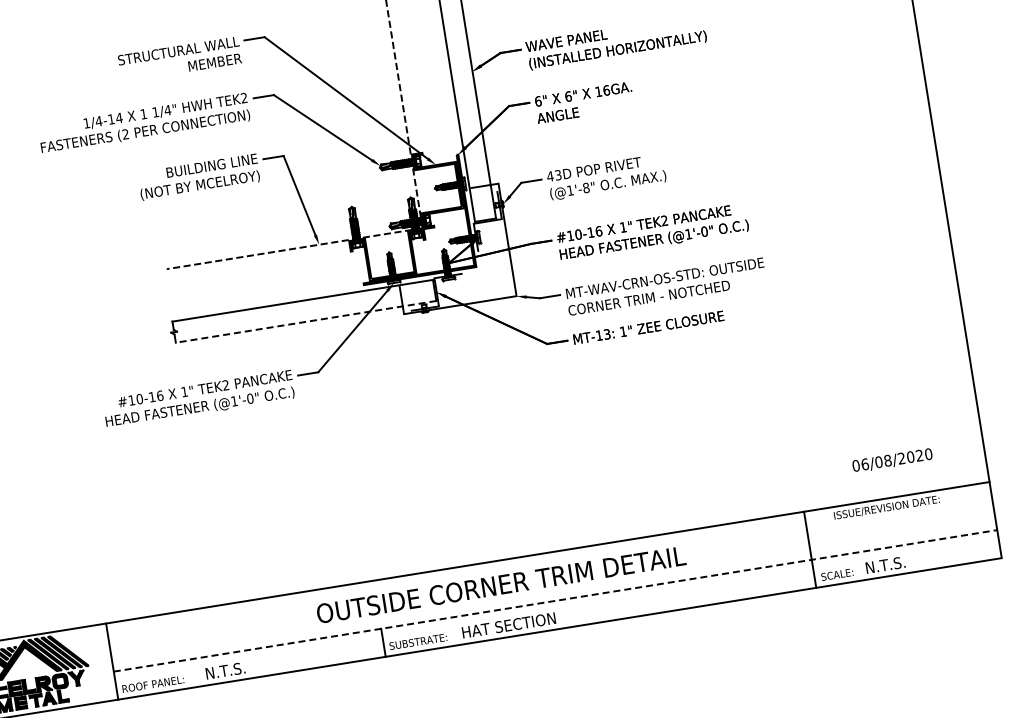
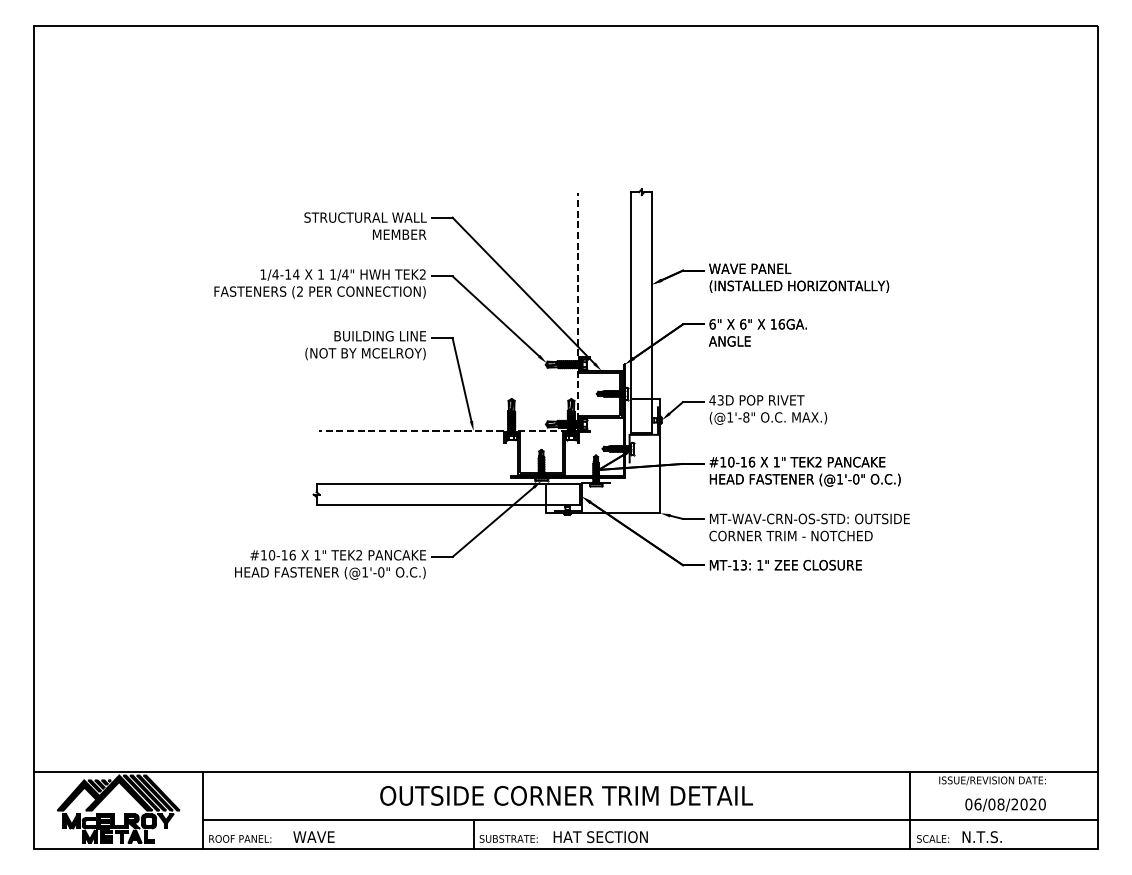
line: (306, 322) -> (448, 505), dashed -> solid
text: (892, 460) -> (1005, 804), moved
text: (501, 584) -> (566, 795), moved
line: (556, 601) -> (651, 820), dashed -> solid
text: (225, 671) -> (313, 837), N.T.S. -> WAVE

